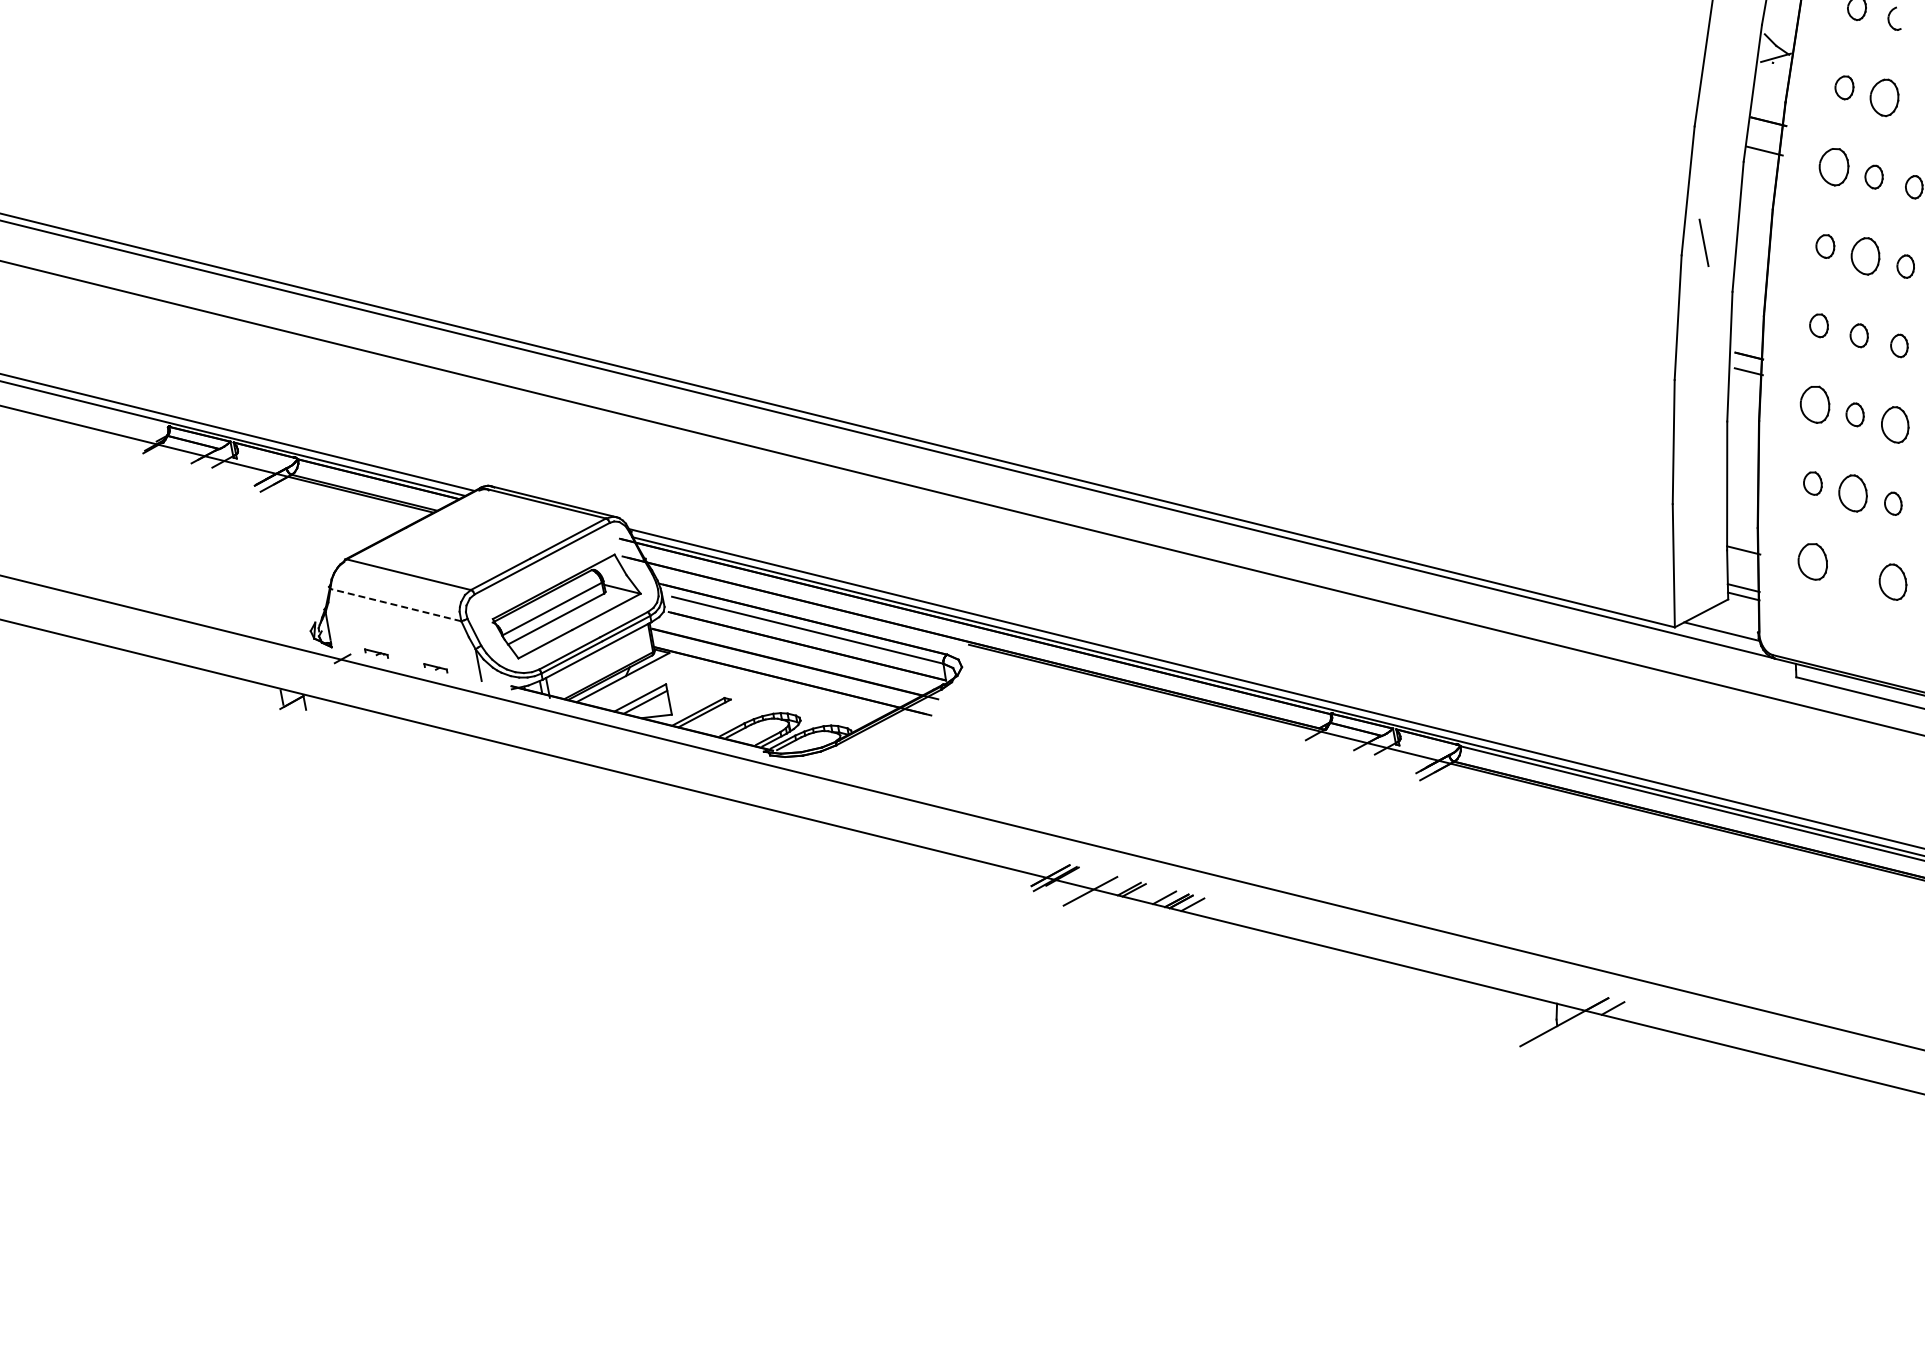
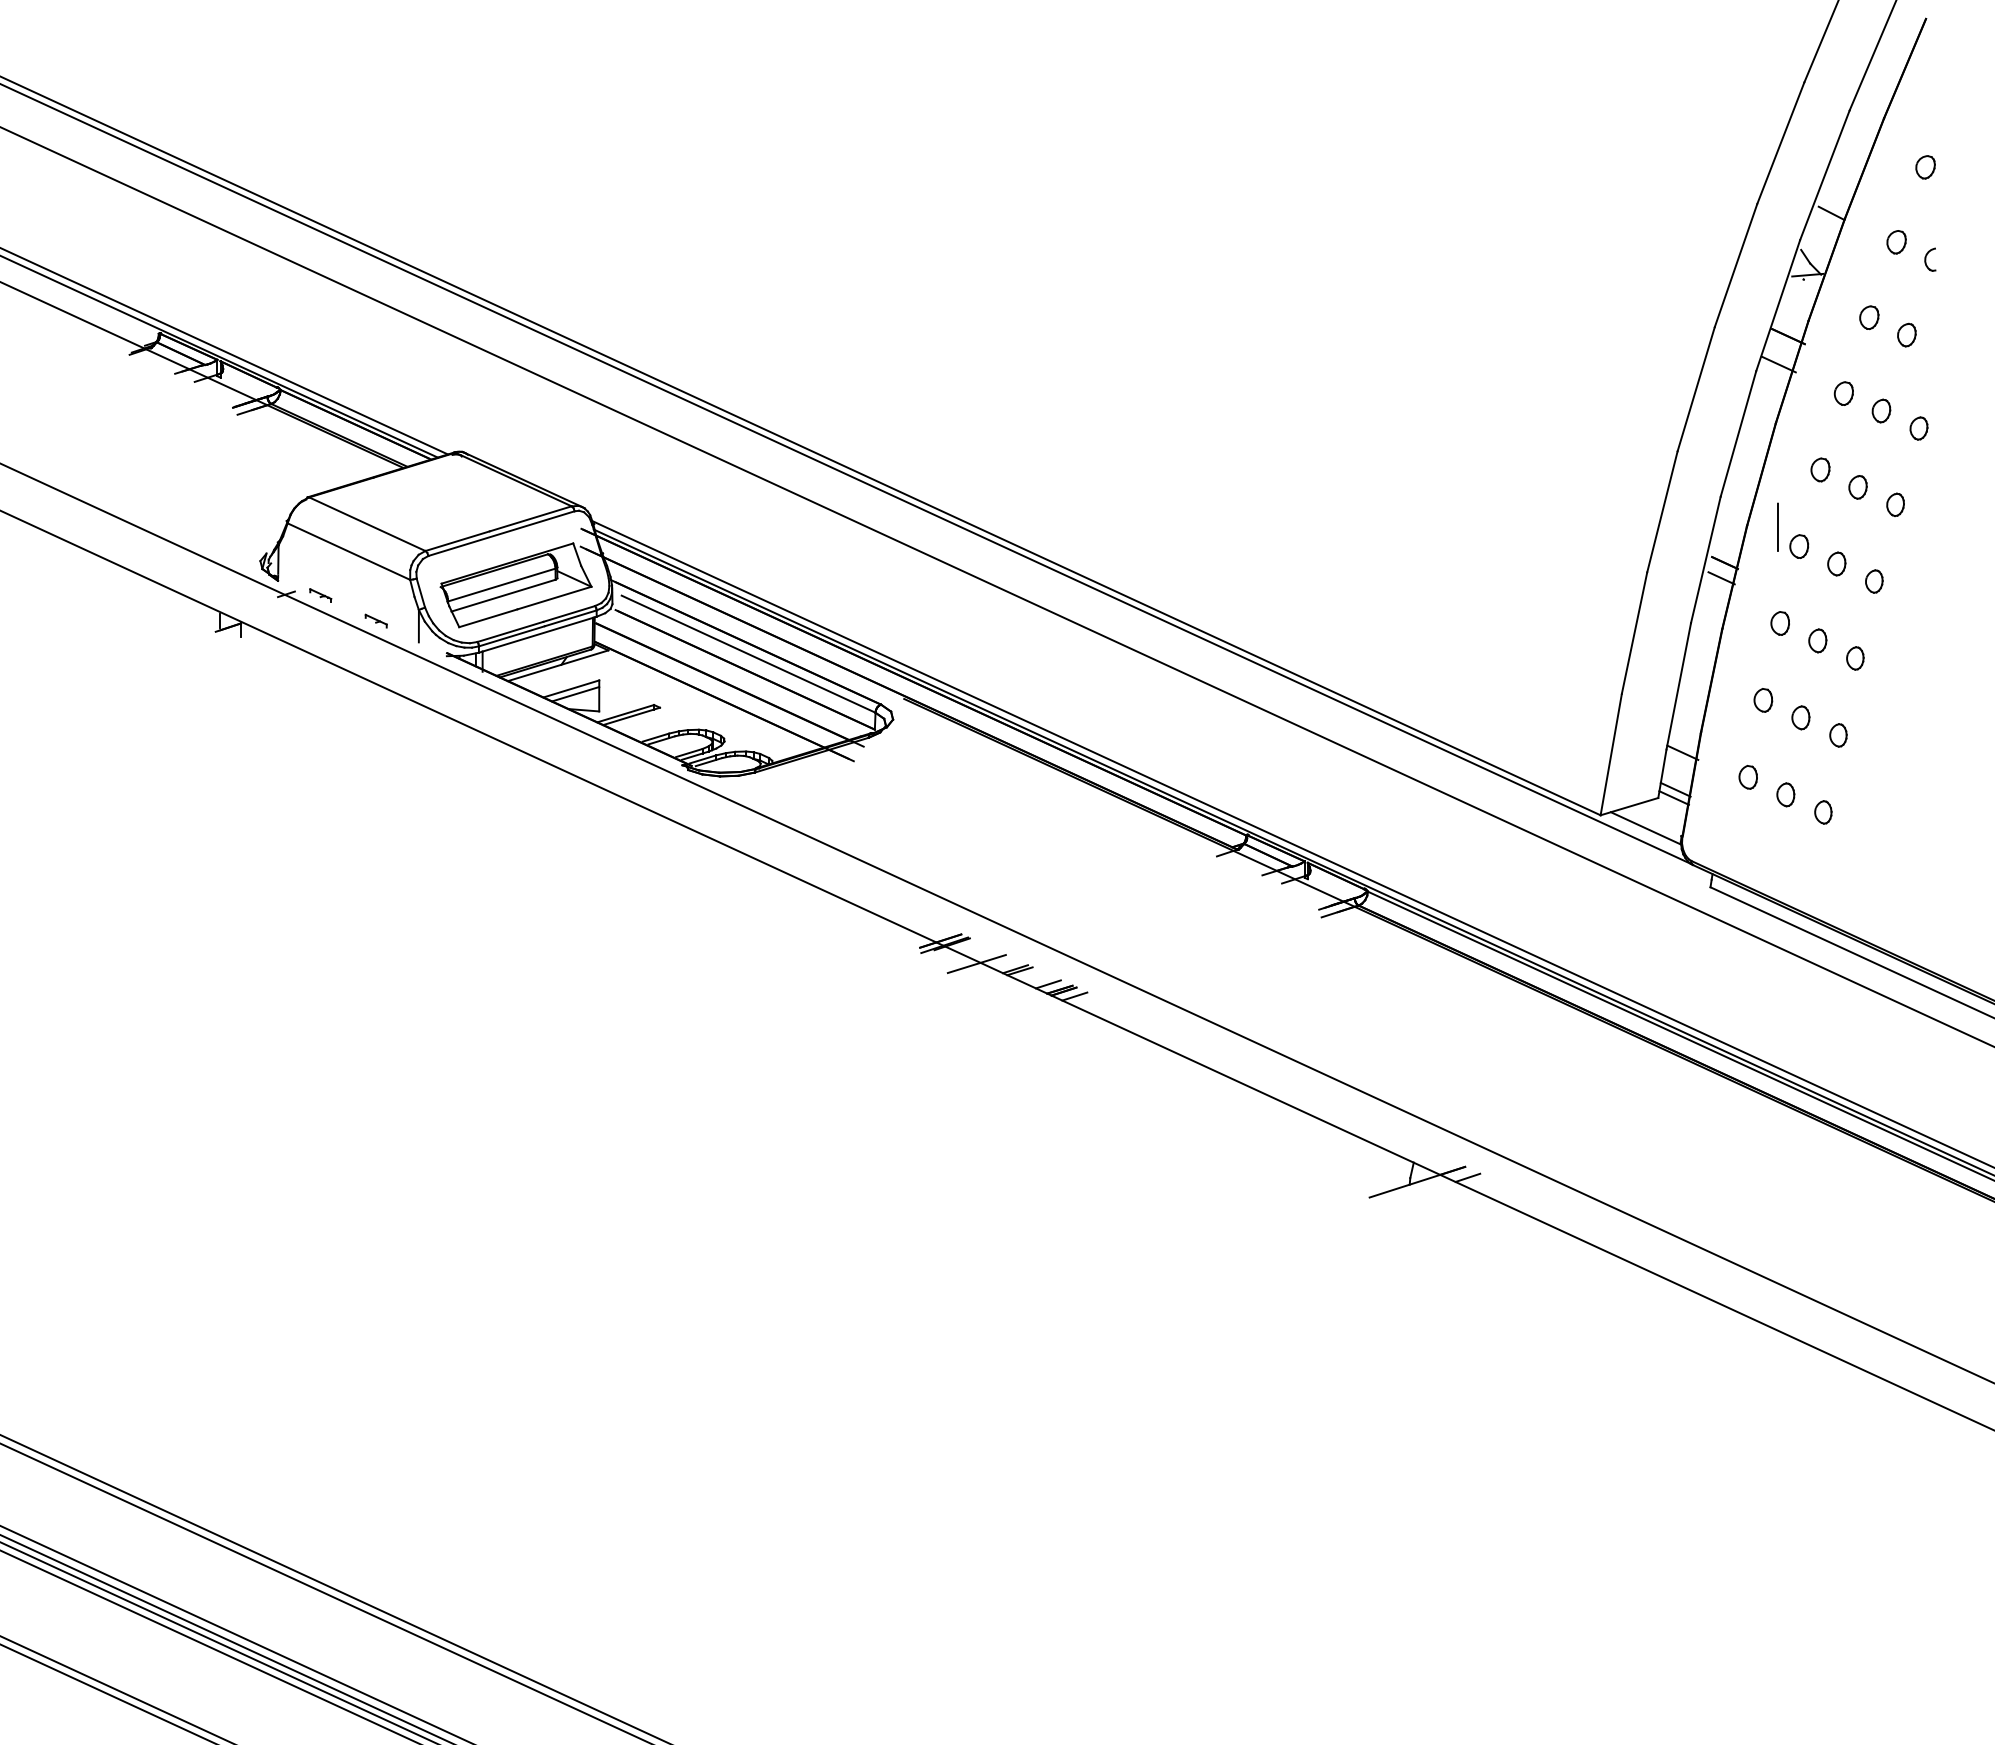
part: (1884, 97) -> (1906, 334), size x0.62
part: (1833, 167) -> (1843, 393), size x0.62
line: (1703, 242) -> (1777, 526), moved
part: (1865, 256) -> (1857, 487), size x0.62
part: (1814, 405) -> (1779, 623), size x0.62
part: (1895, 425) -> (1855, 658), size x0.62
part: (1852, 493) -> (1800, 717), size x0.62
part: (1811, 562) -> (1747, 777), size x0.62
part: (1852, 571) -> (1785, 794), added
part: (1893, 582) -> (1823, 812), size x0.62
line: (395, 605) -> (348, 551), dashed -> solid

